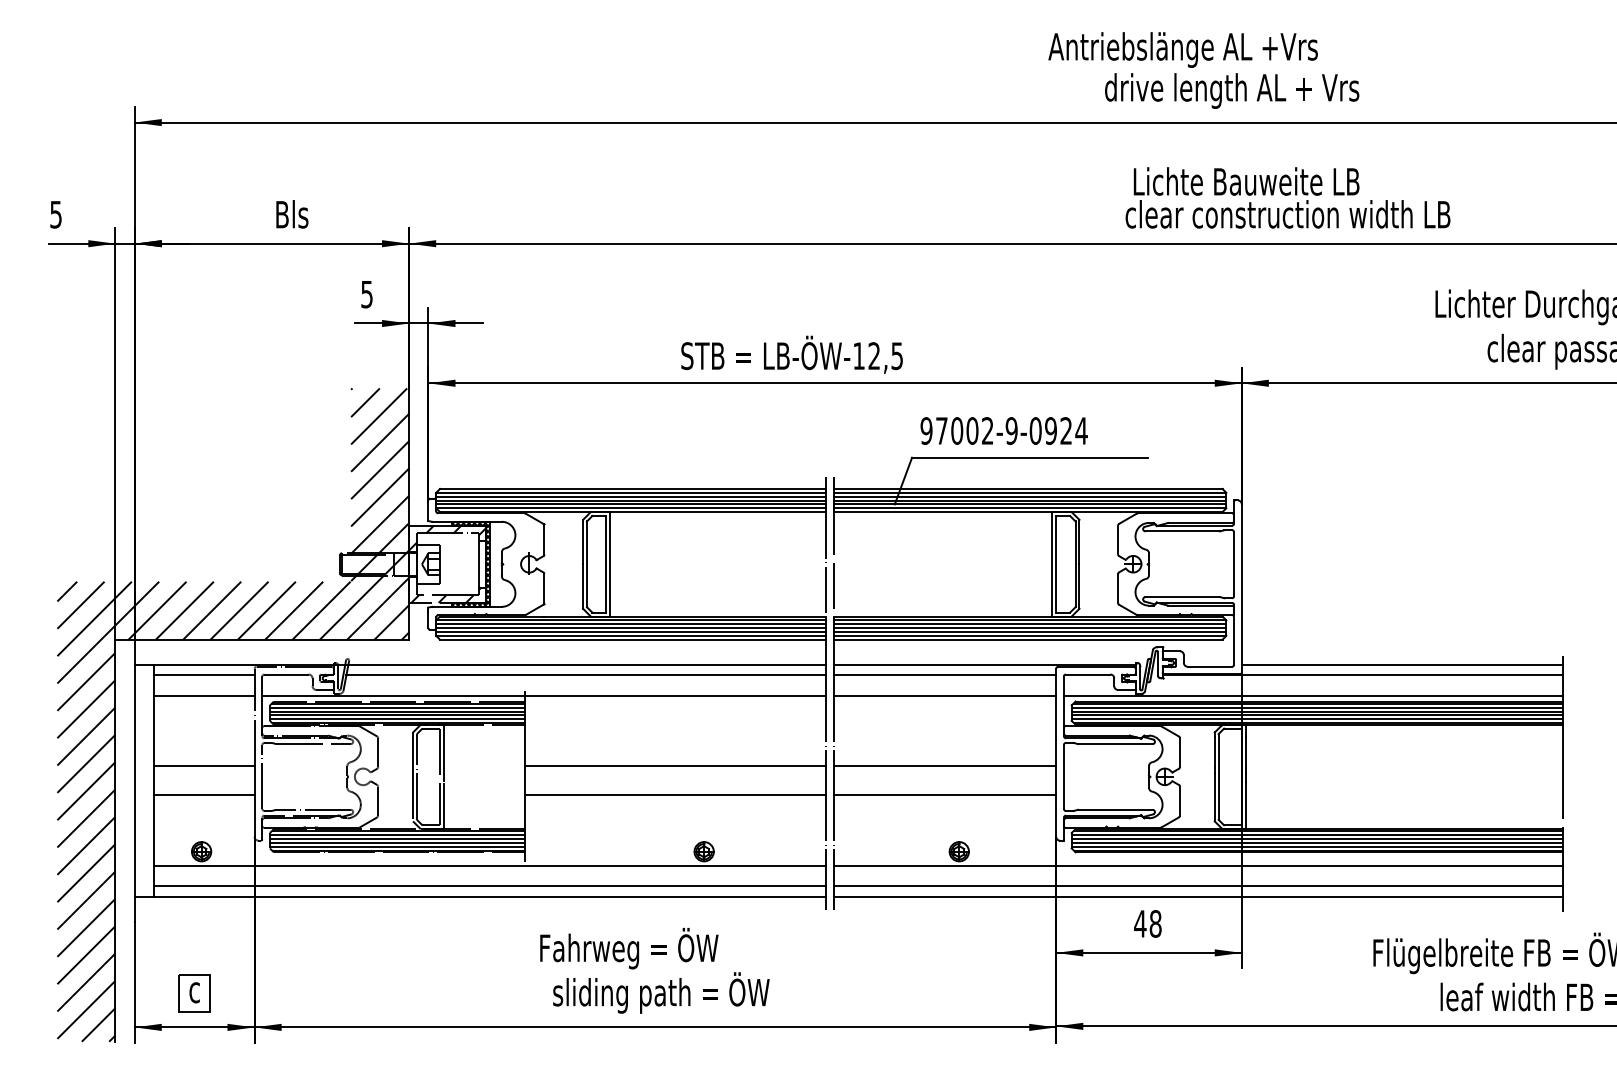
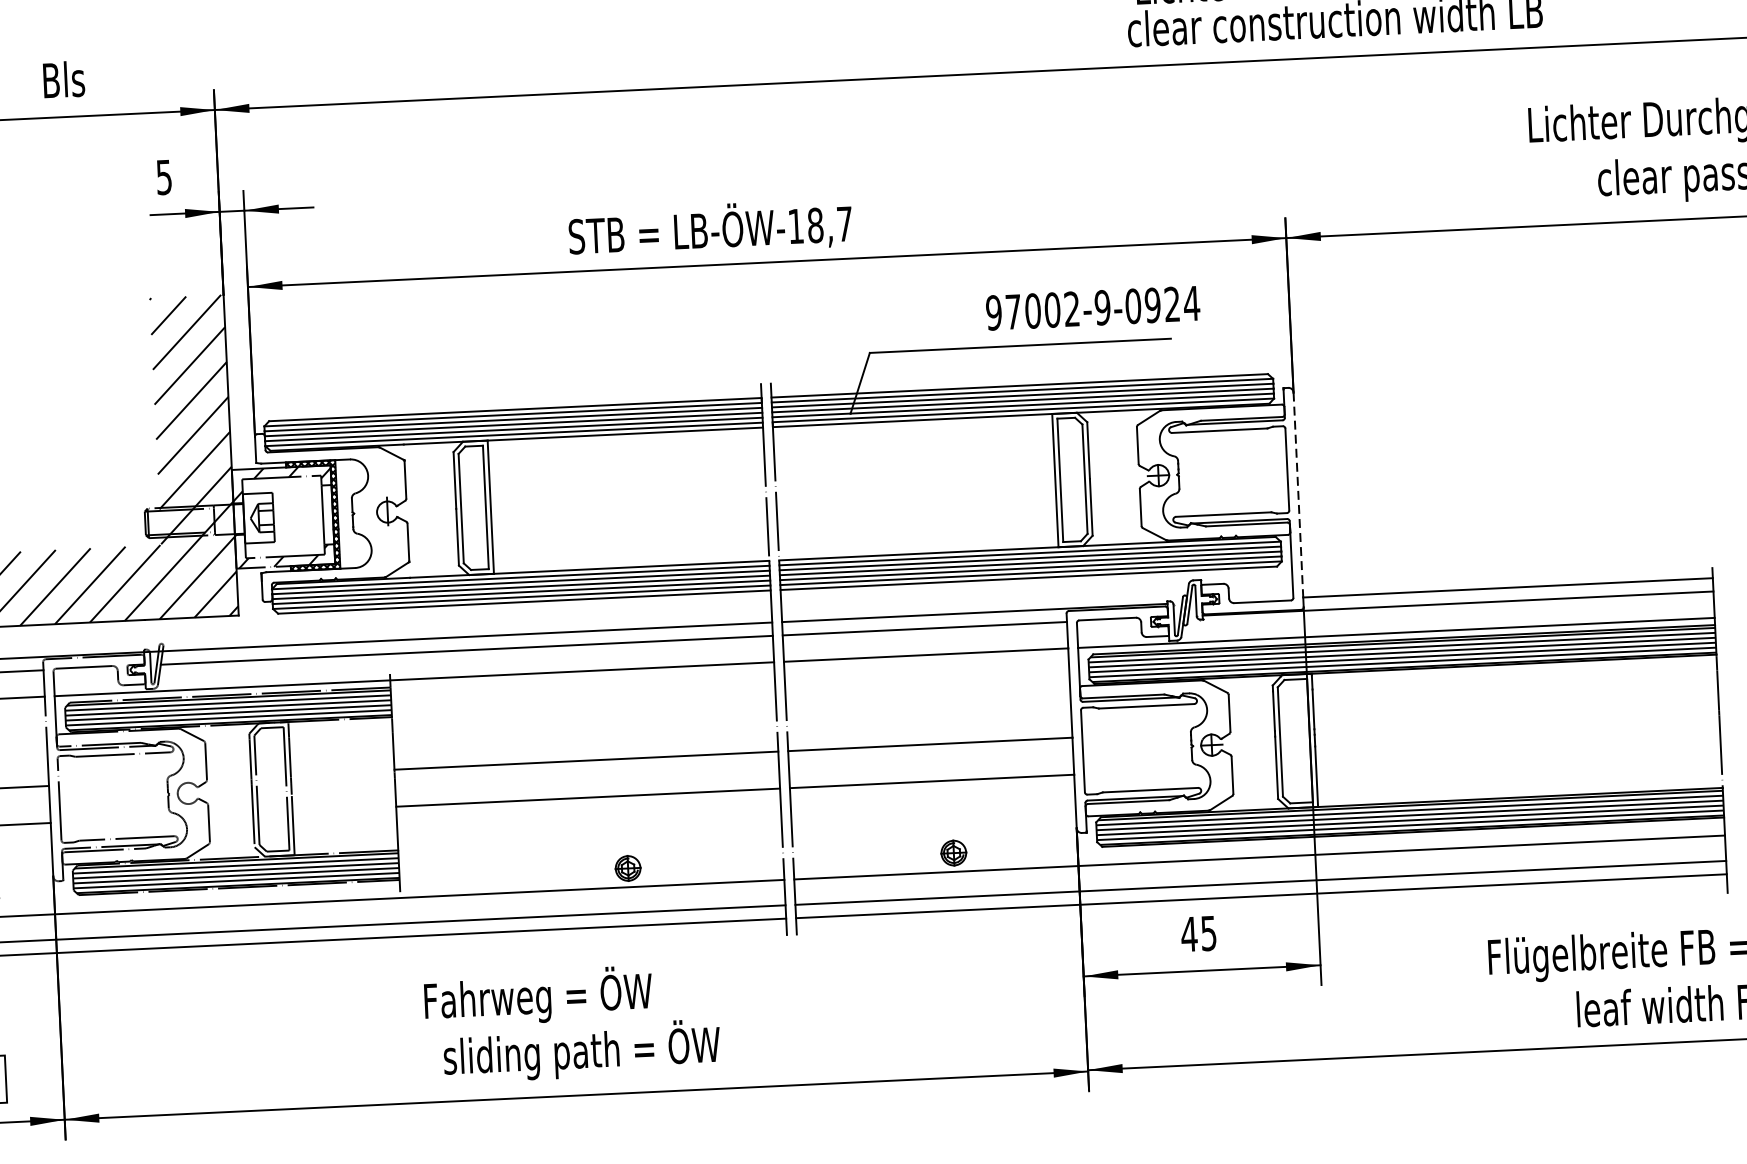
text: (885, 356) -> (829, 225), LB-ÖW-12,5 -> LB-ÖW-18,7
text: (1003, 430) -> (1092, 307), moved
line: (1241, 585) -> (1298, 496), solid -> dashed
text: (1155, 923) -> (1208, 932), 48 -> 45

